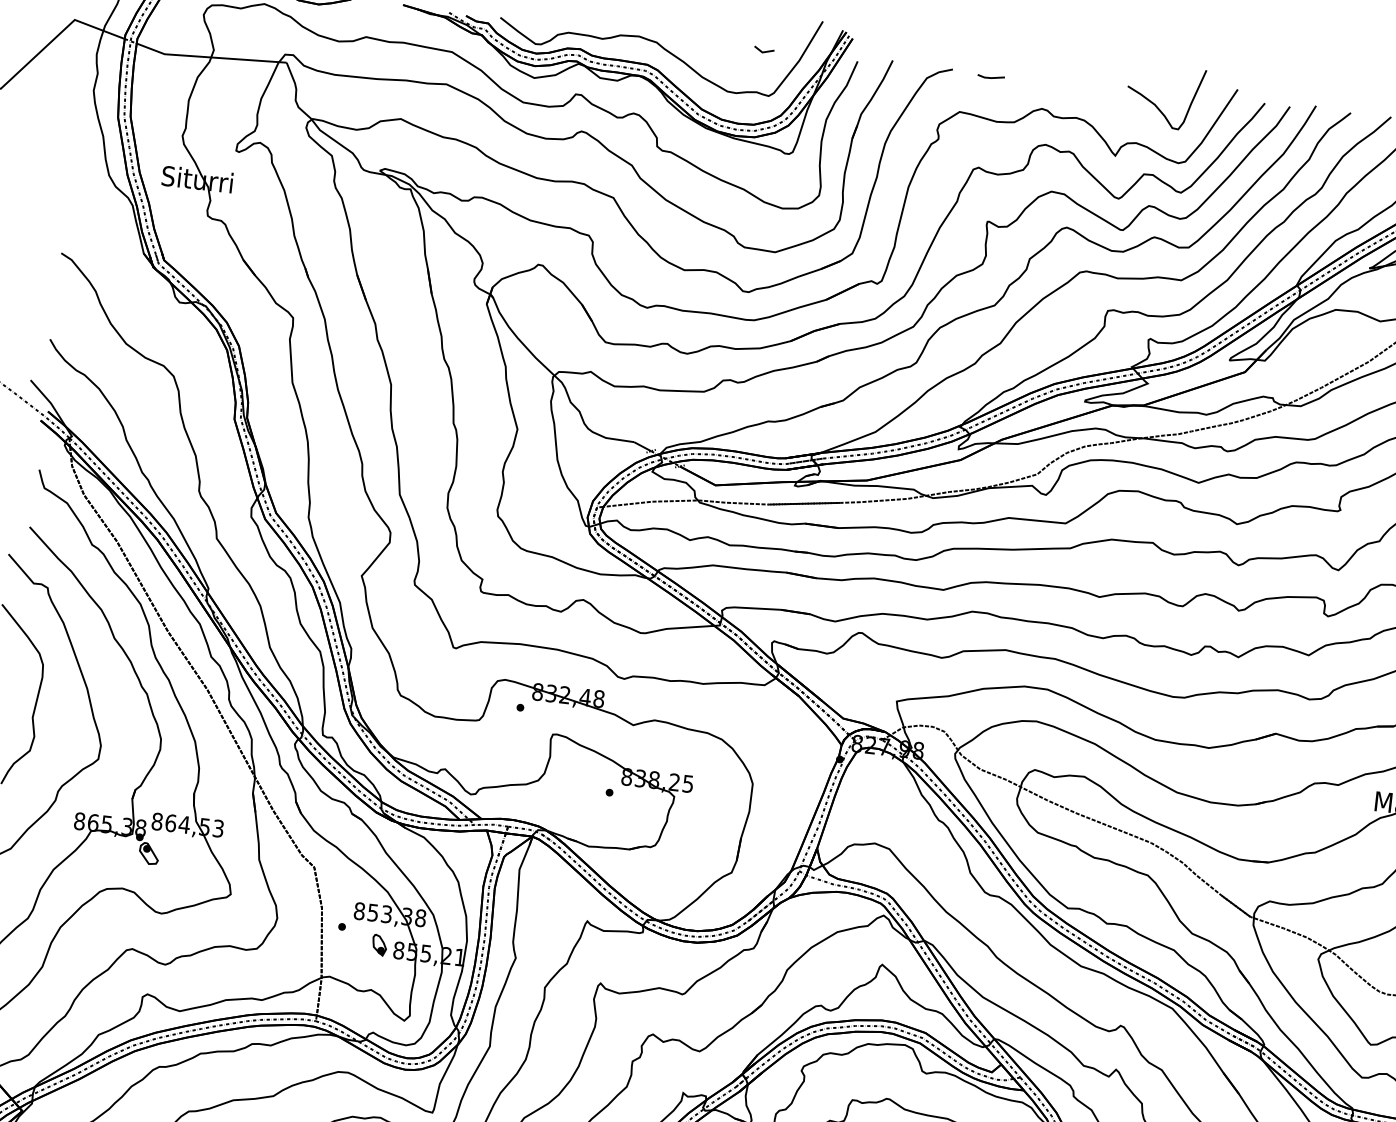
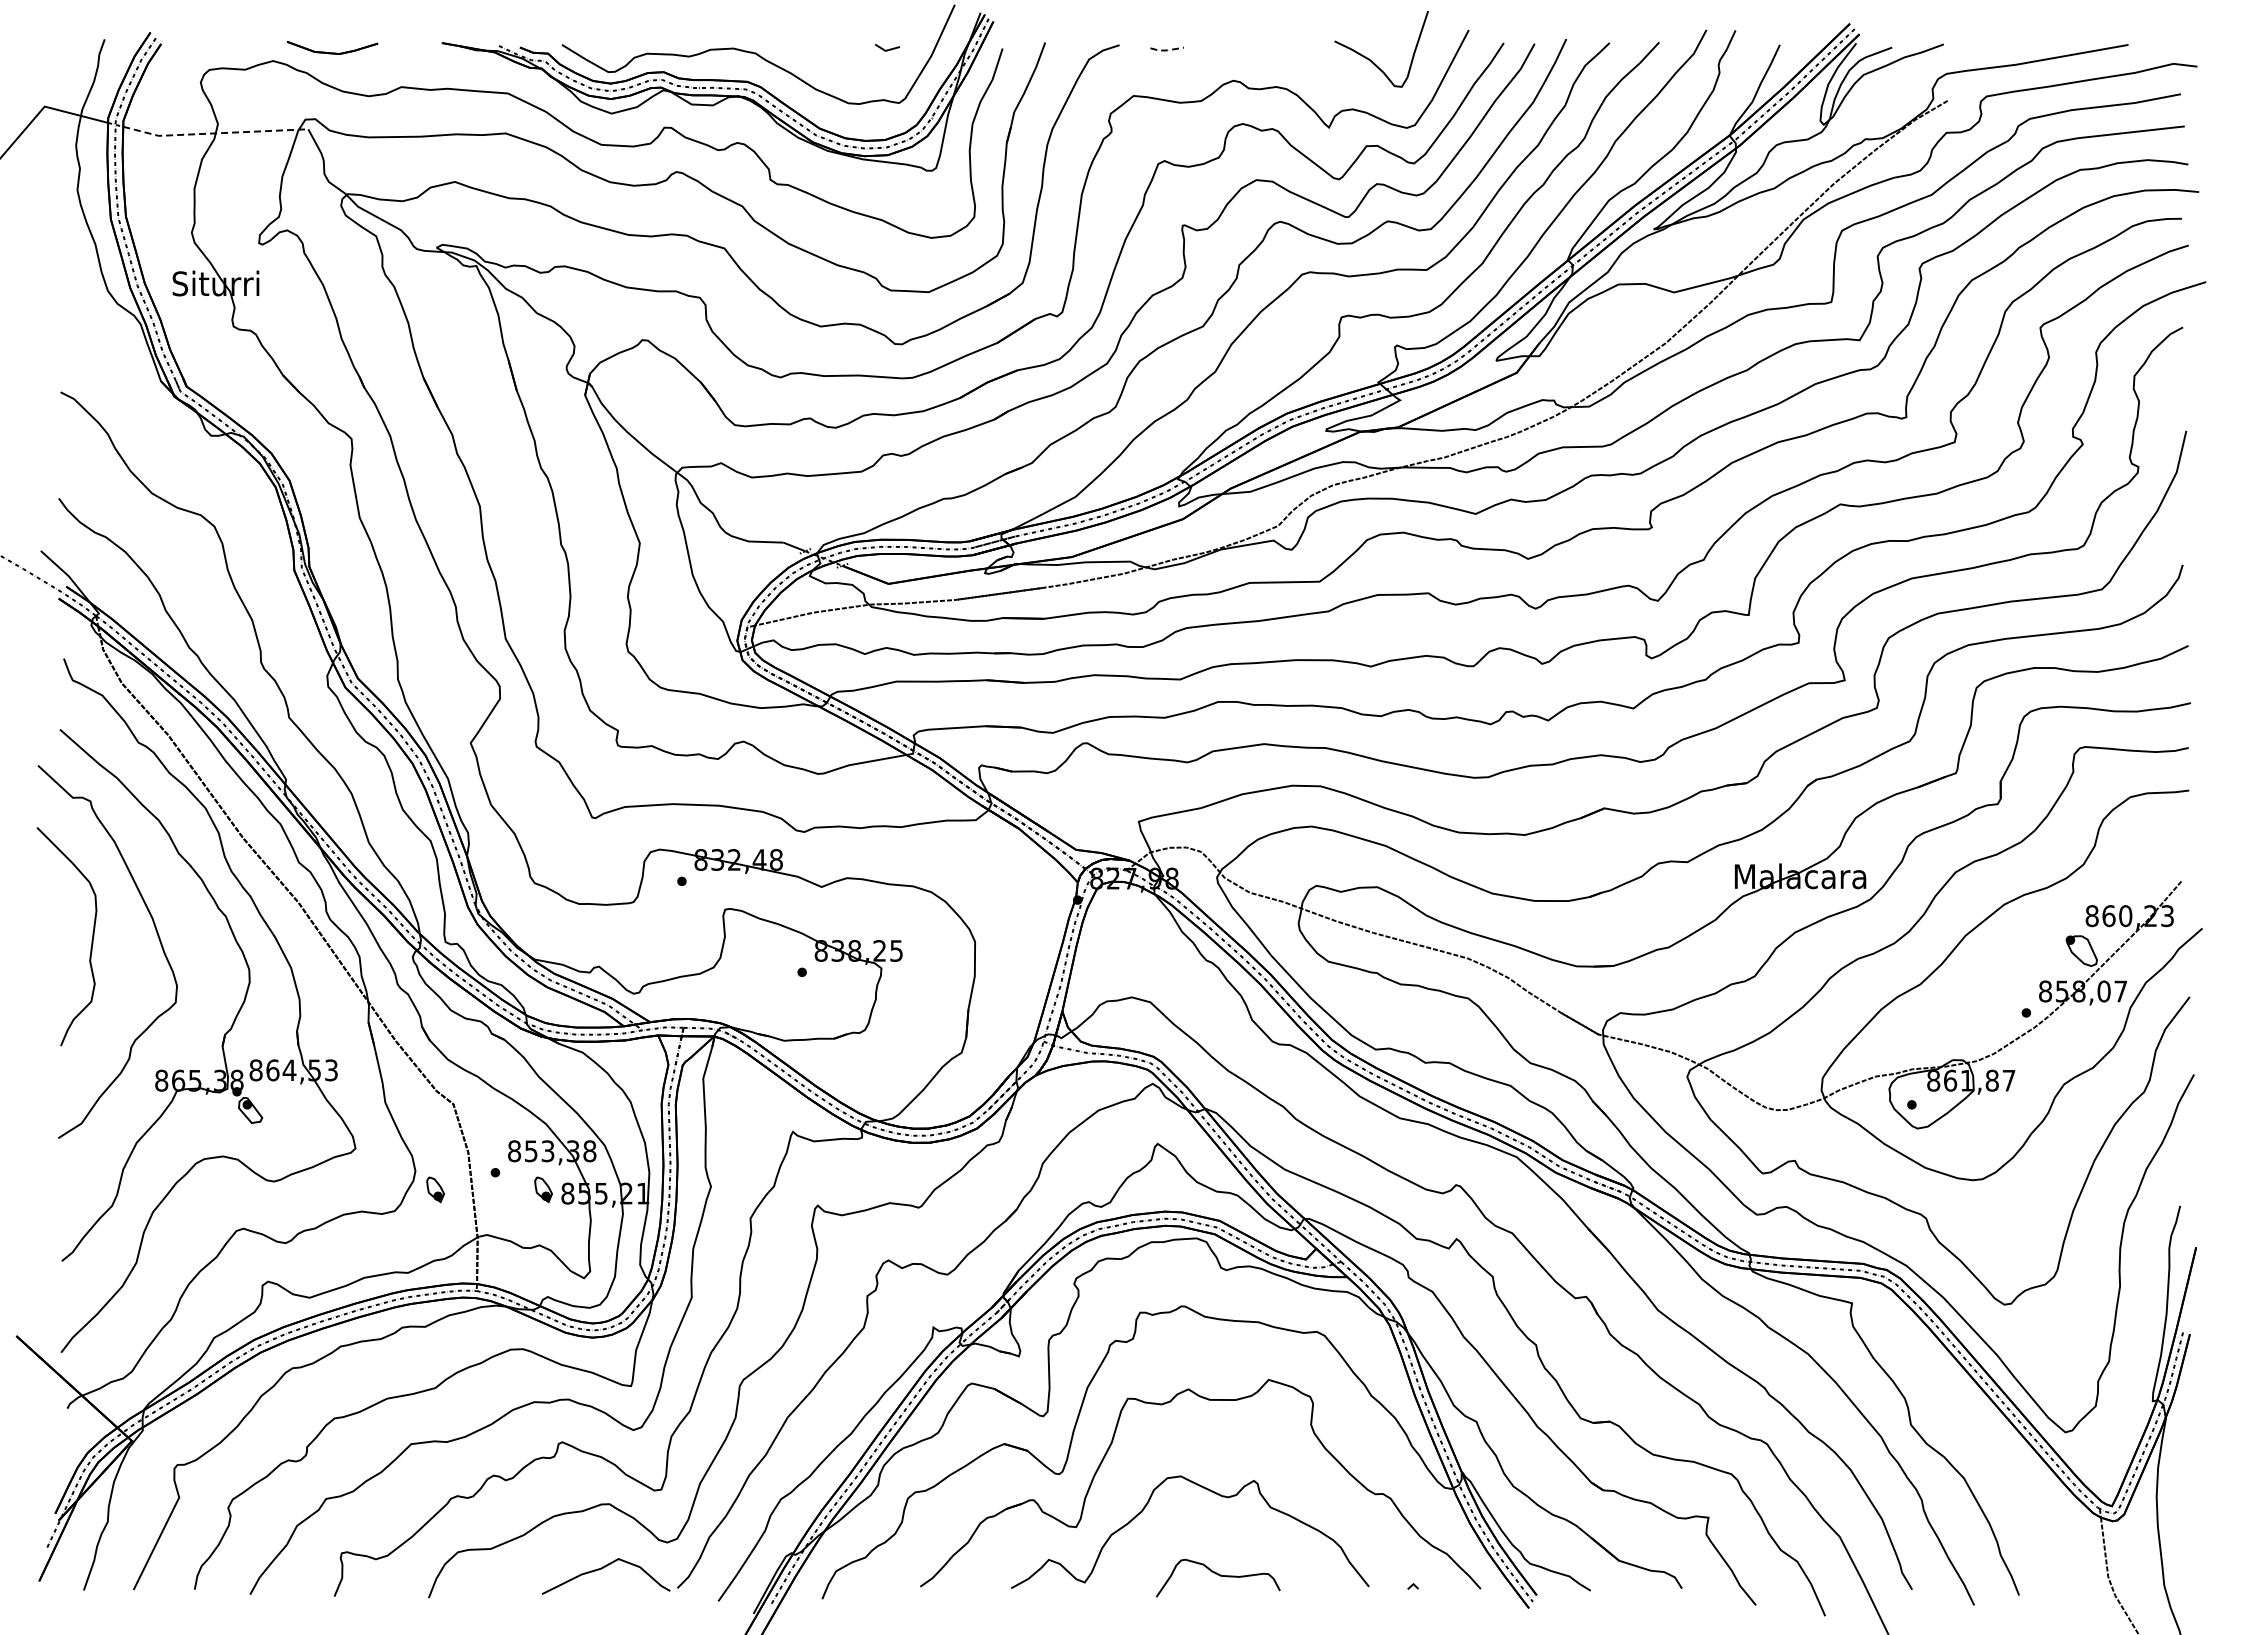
line: (210, 57) -> (214, 133), solid -> dashed
line: (991, 78) -> (1167, 50), solid -> dashed
part: (291, 934) -> (435, 1189), added

